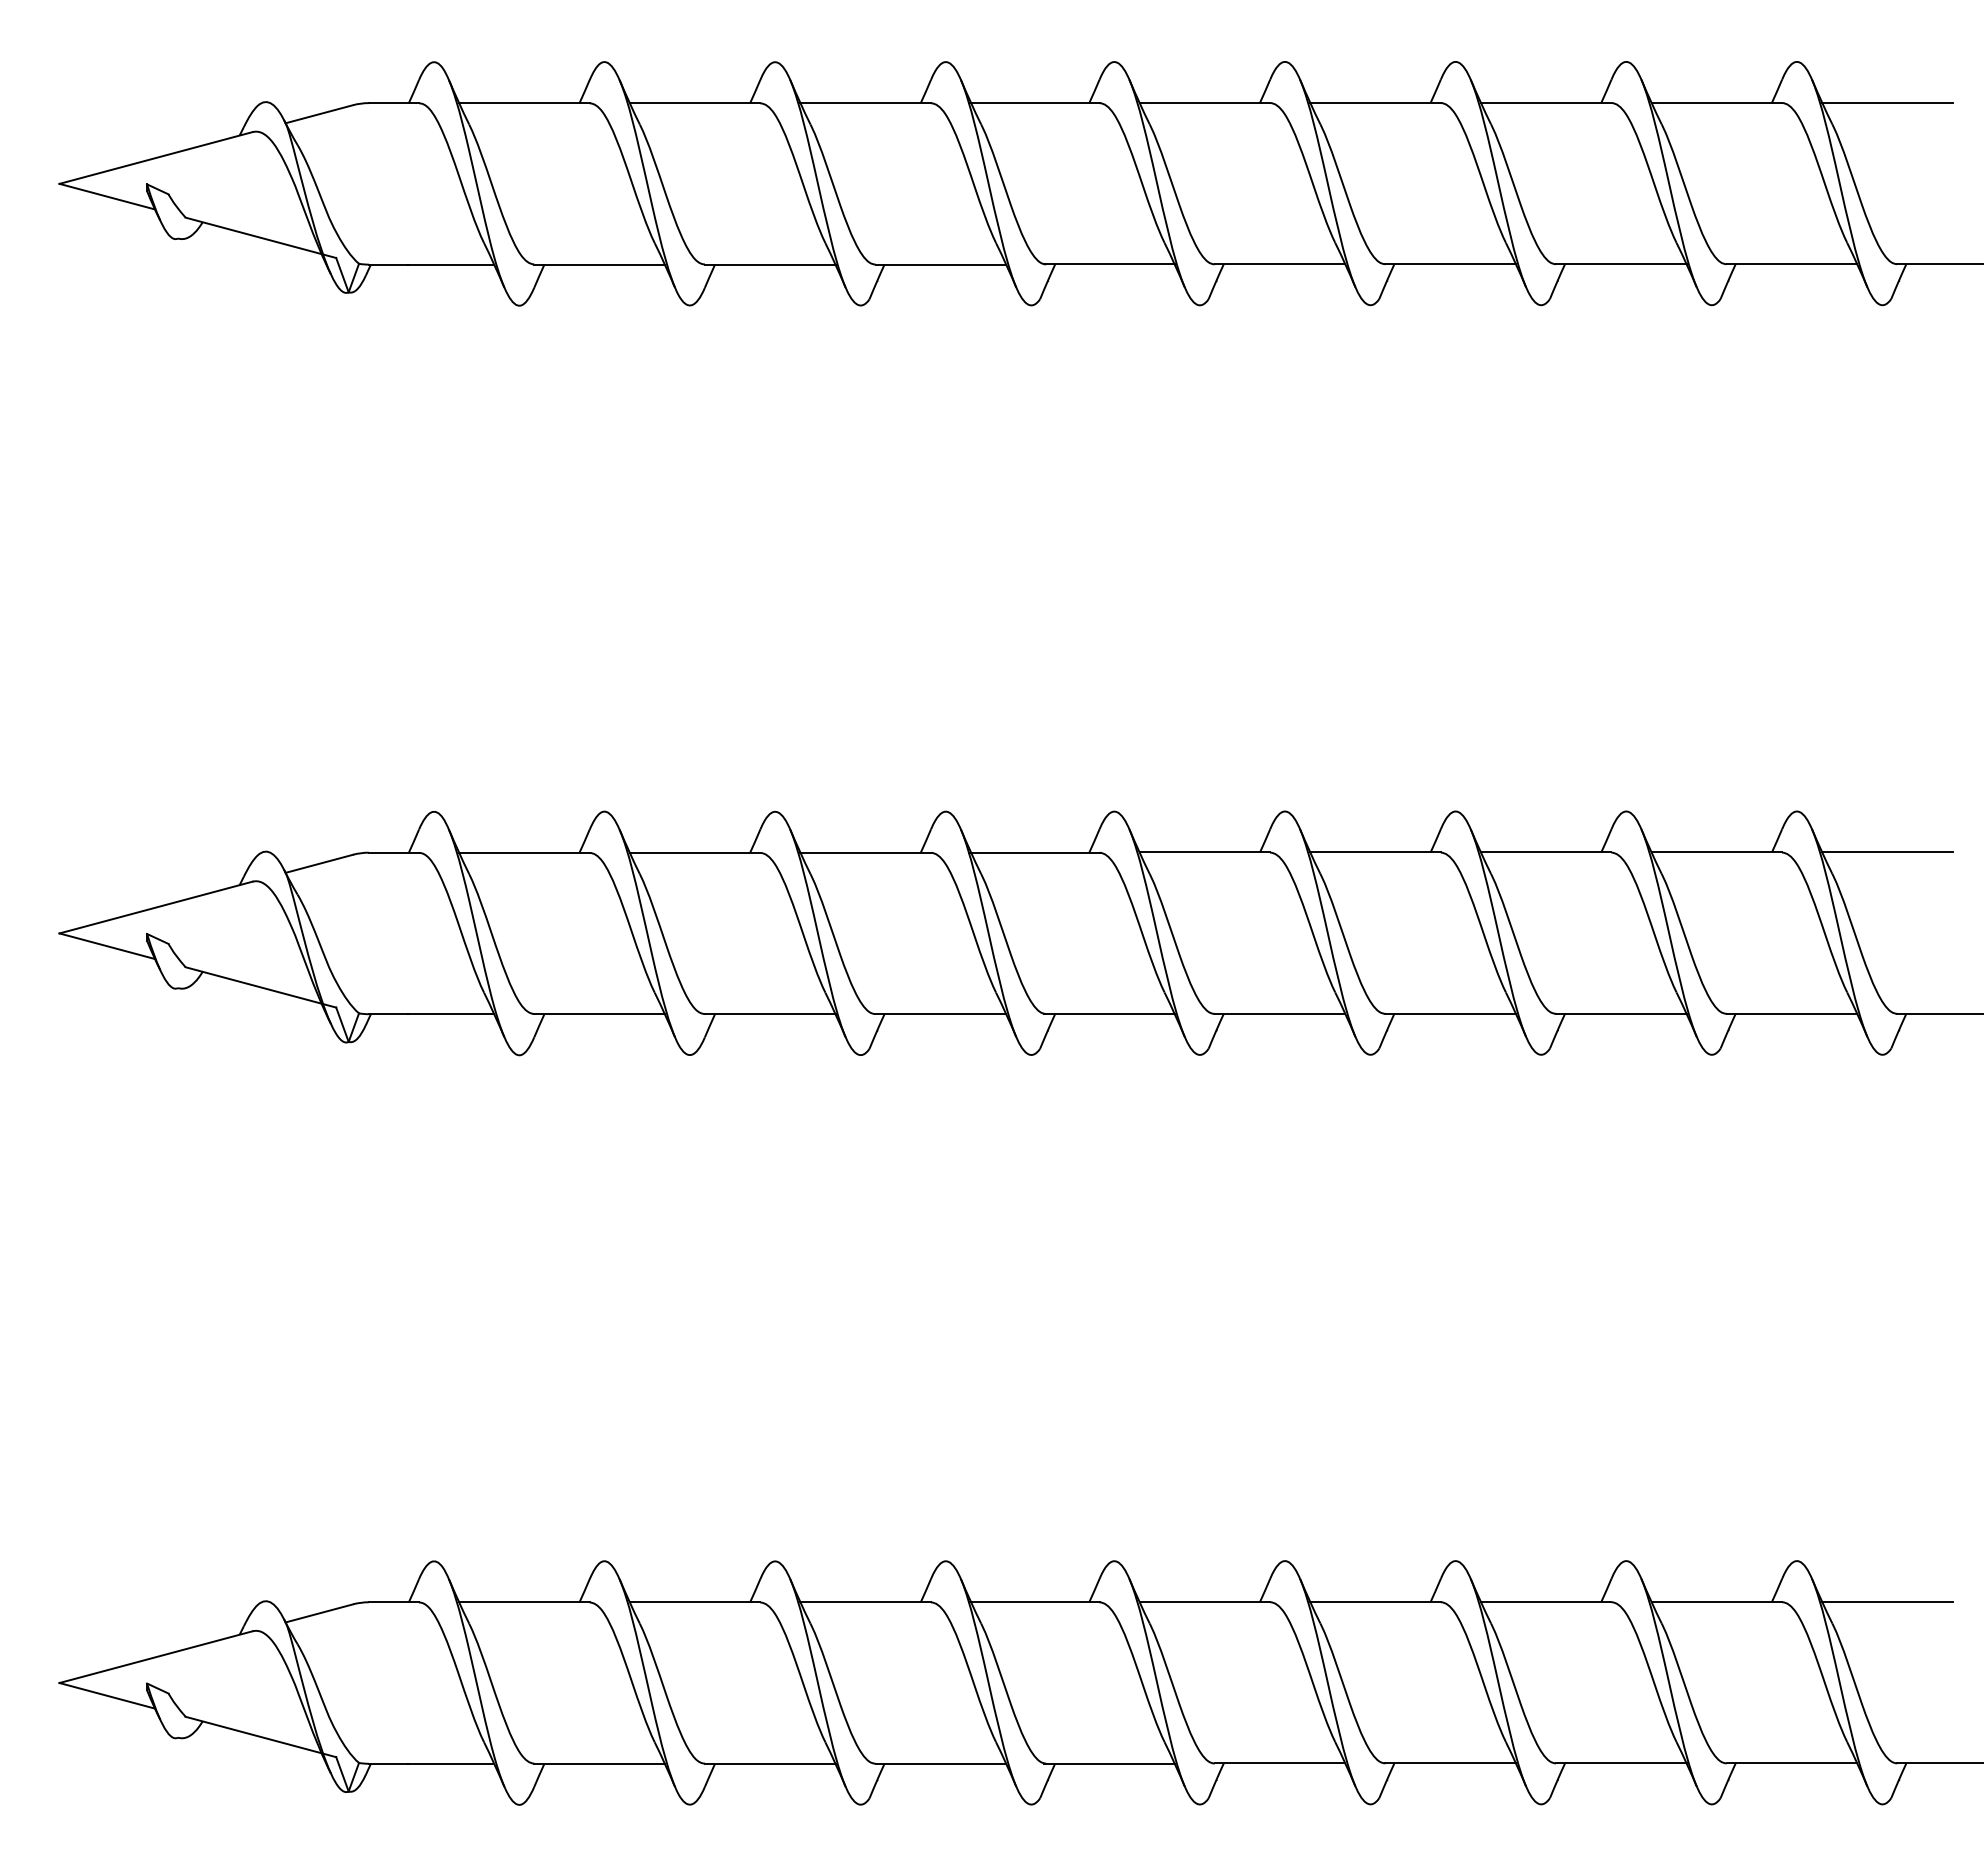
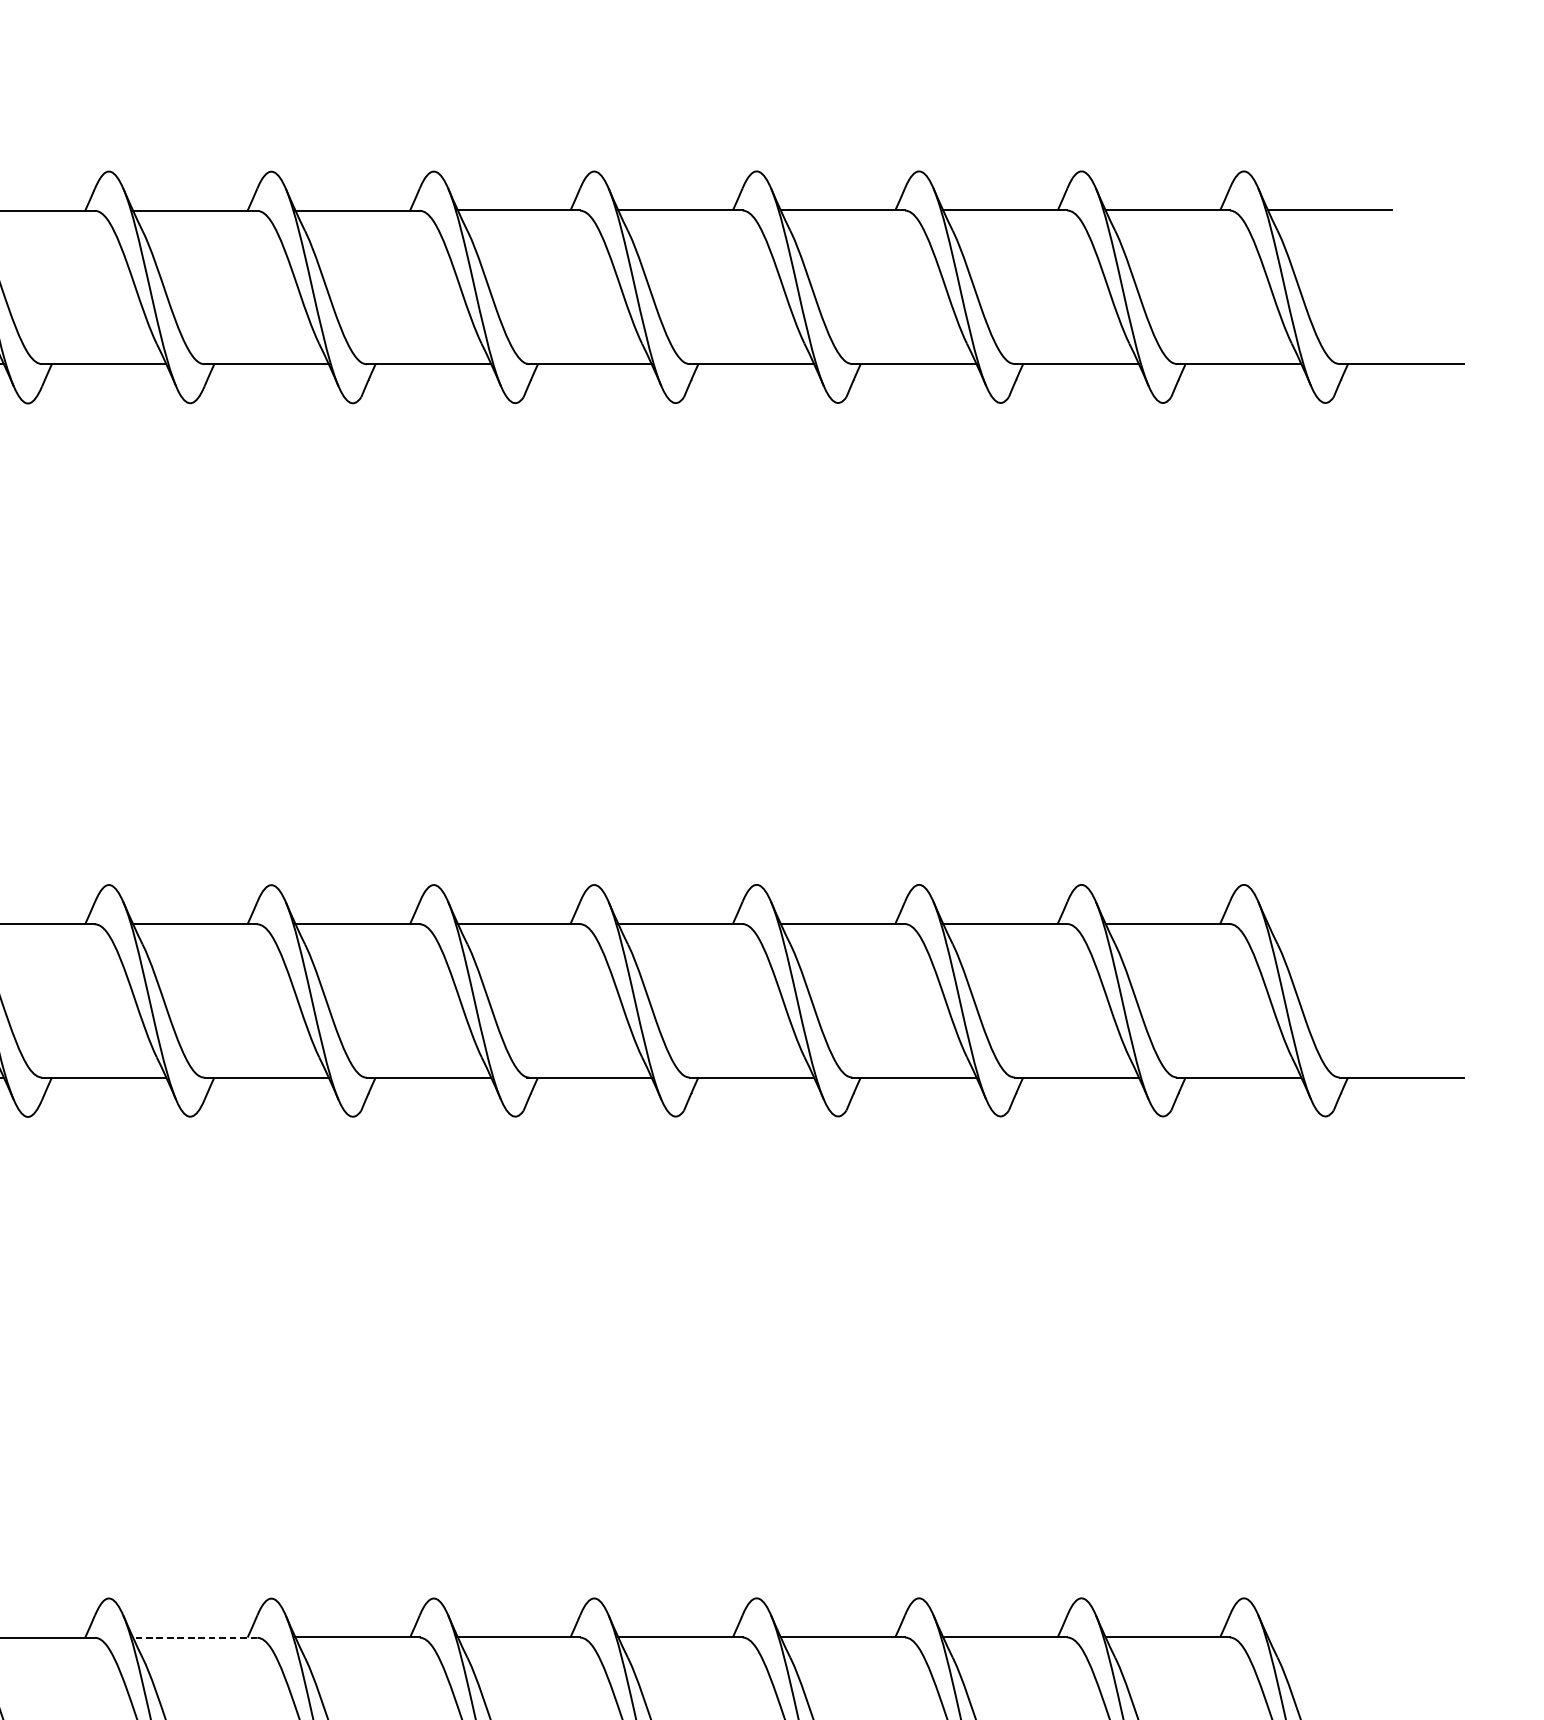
line: (1887, 852) -> (1330, 923), removed
line: (1887, 1601) -> (1330, 1636), removed
line: (694, 1602) -> (194, 1637), solid -> dashed

